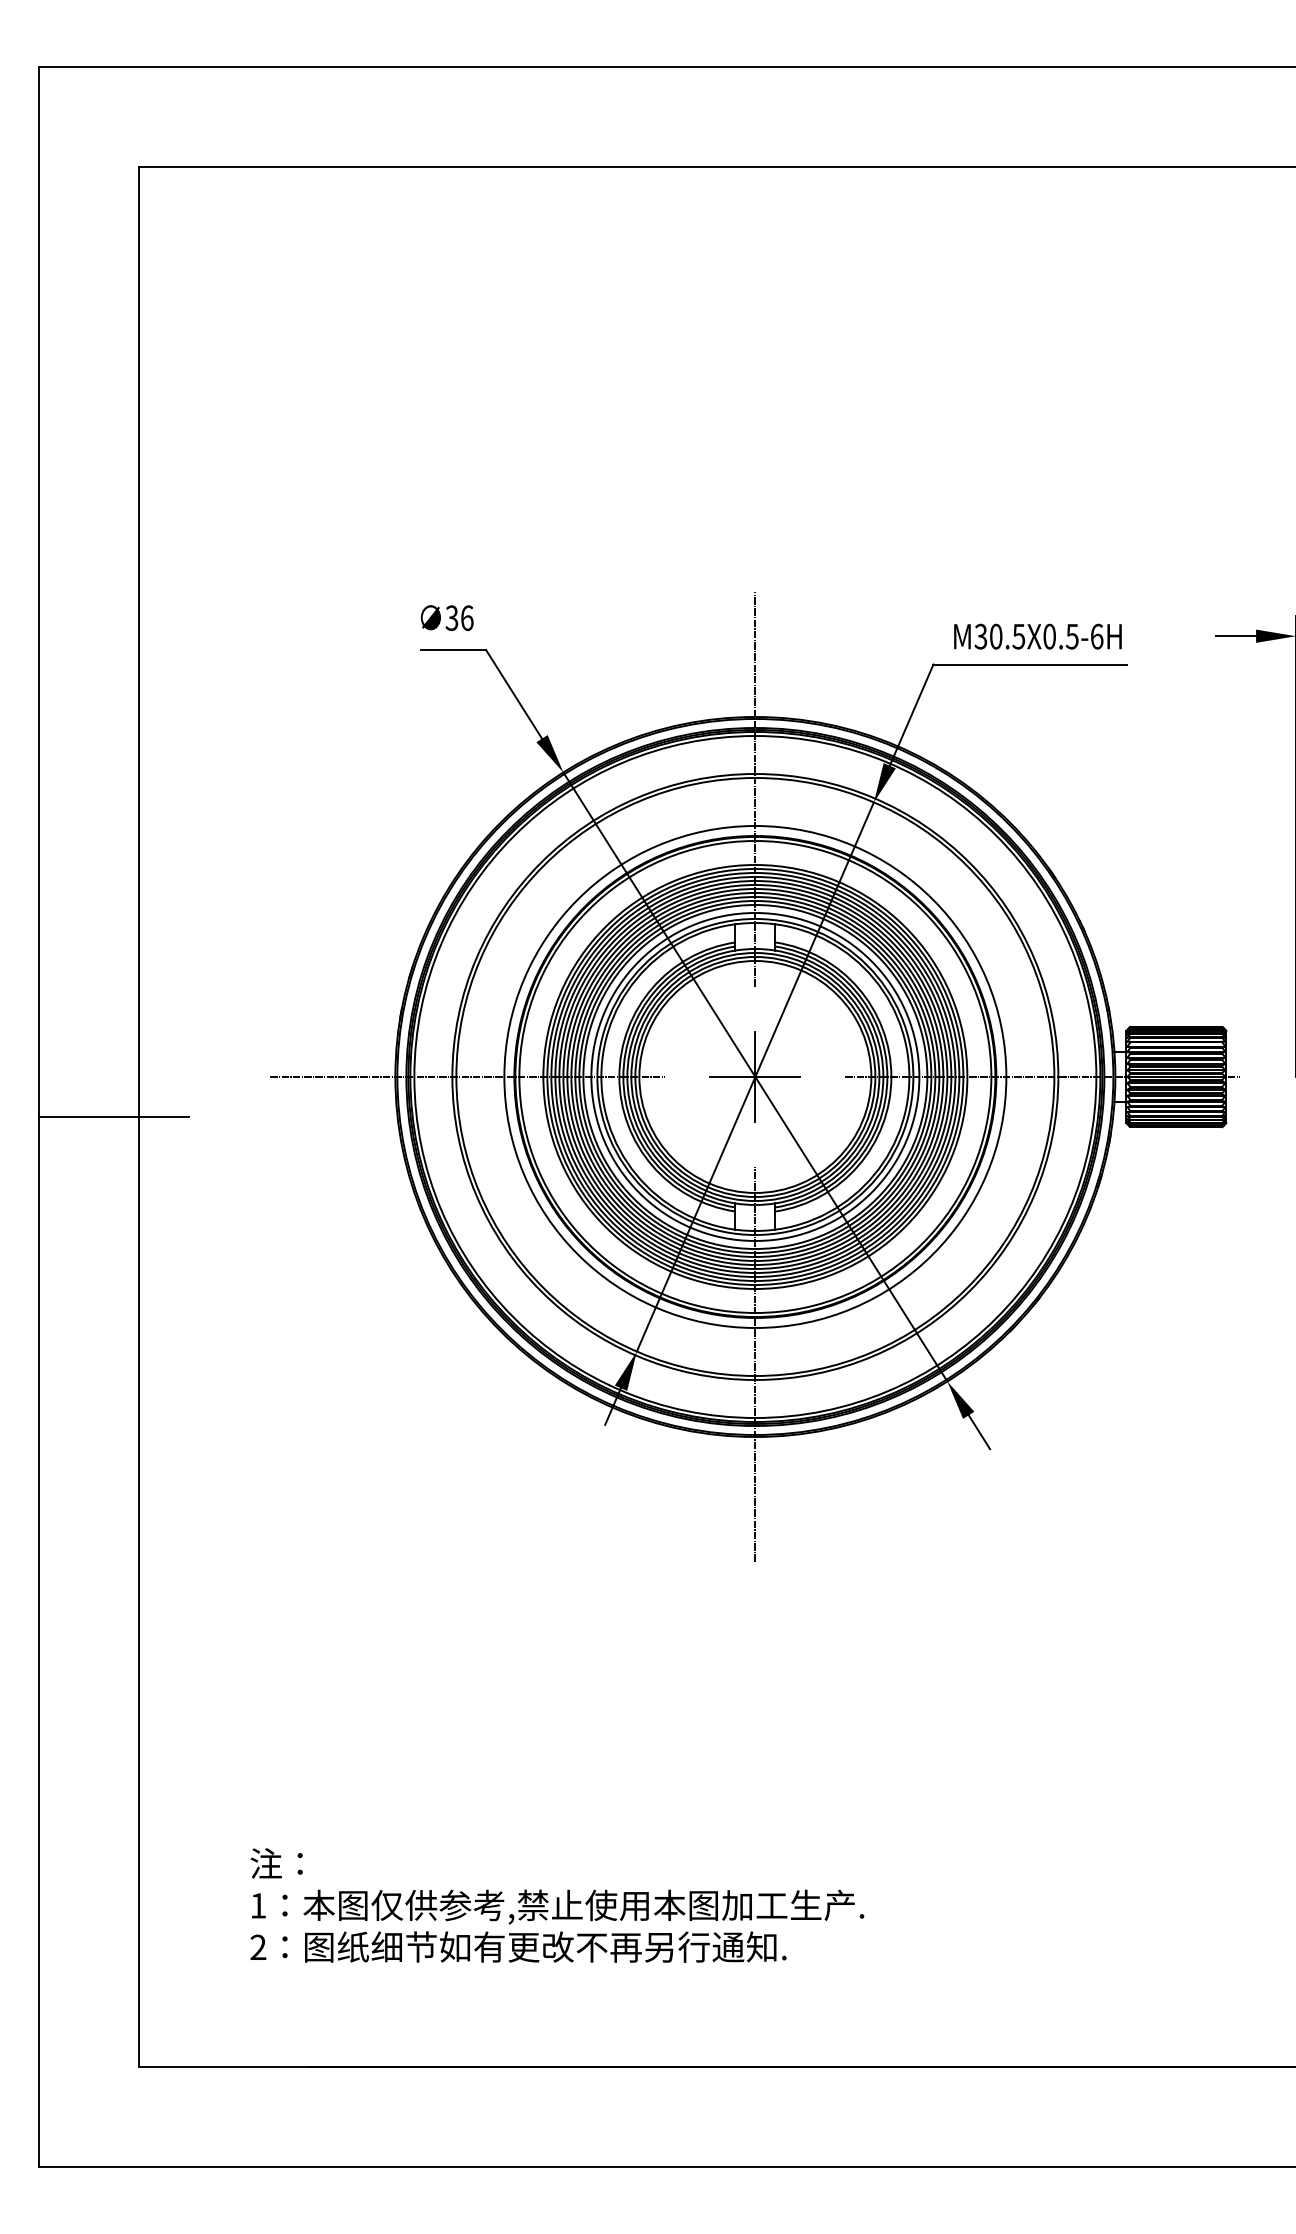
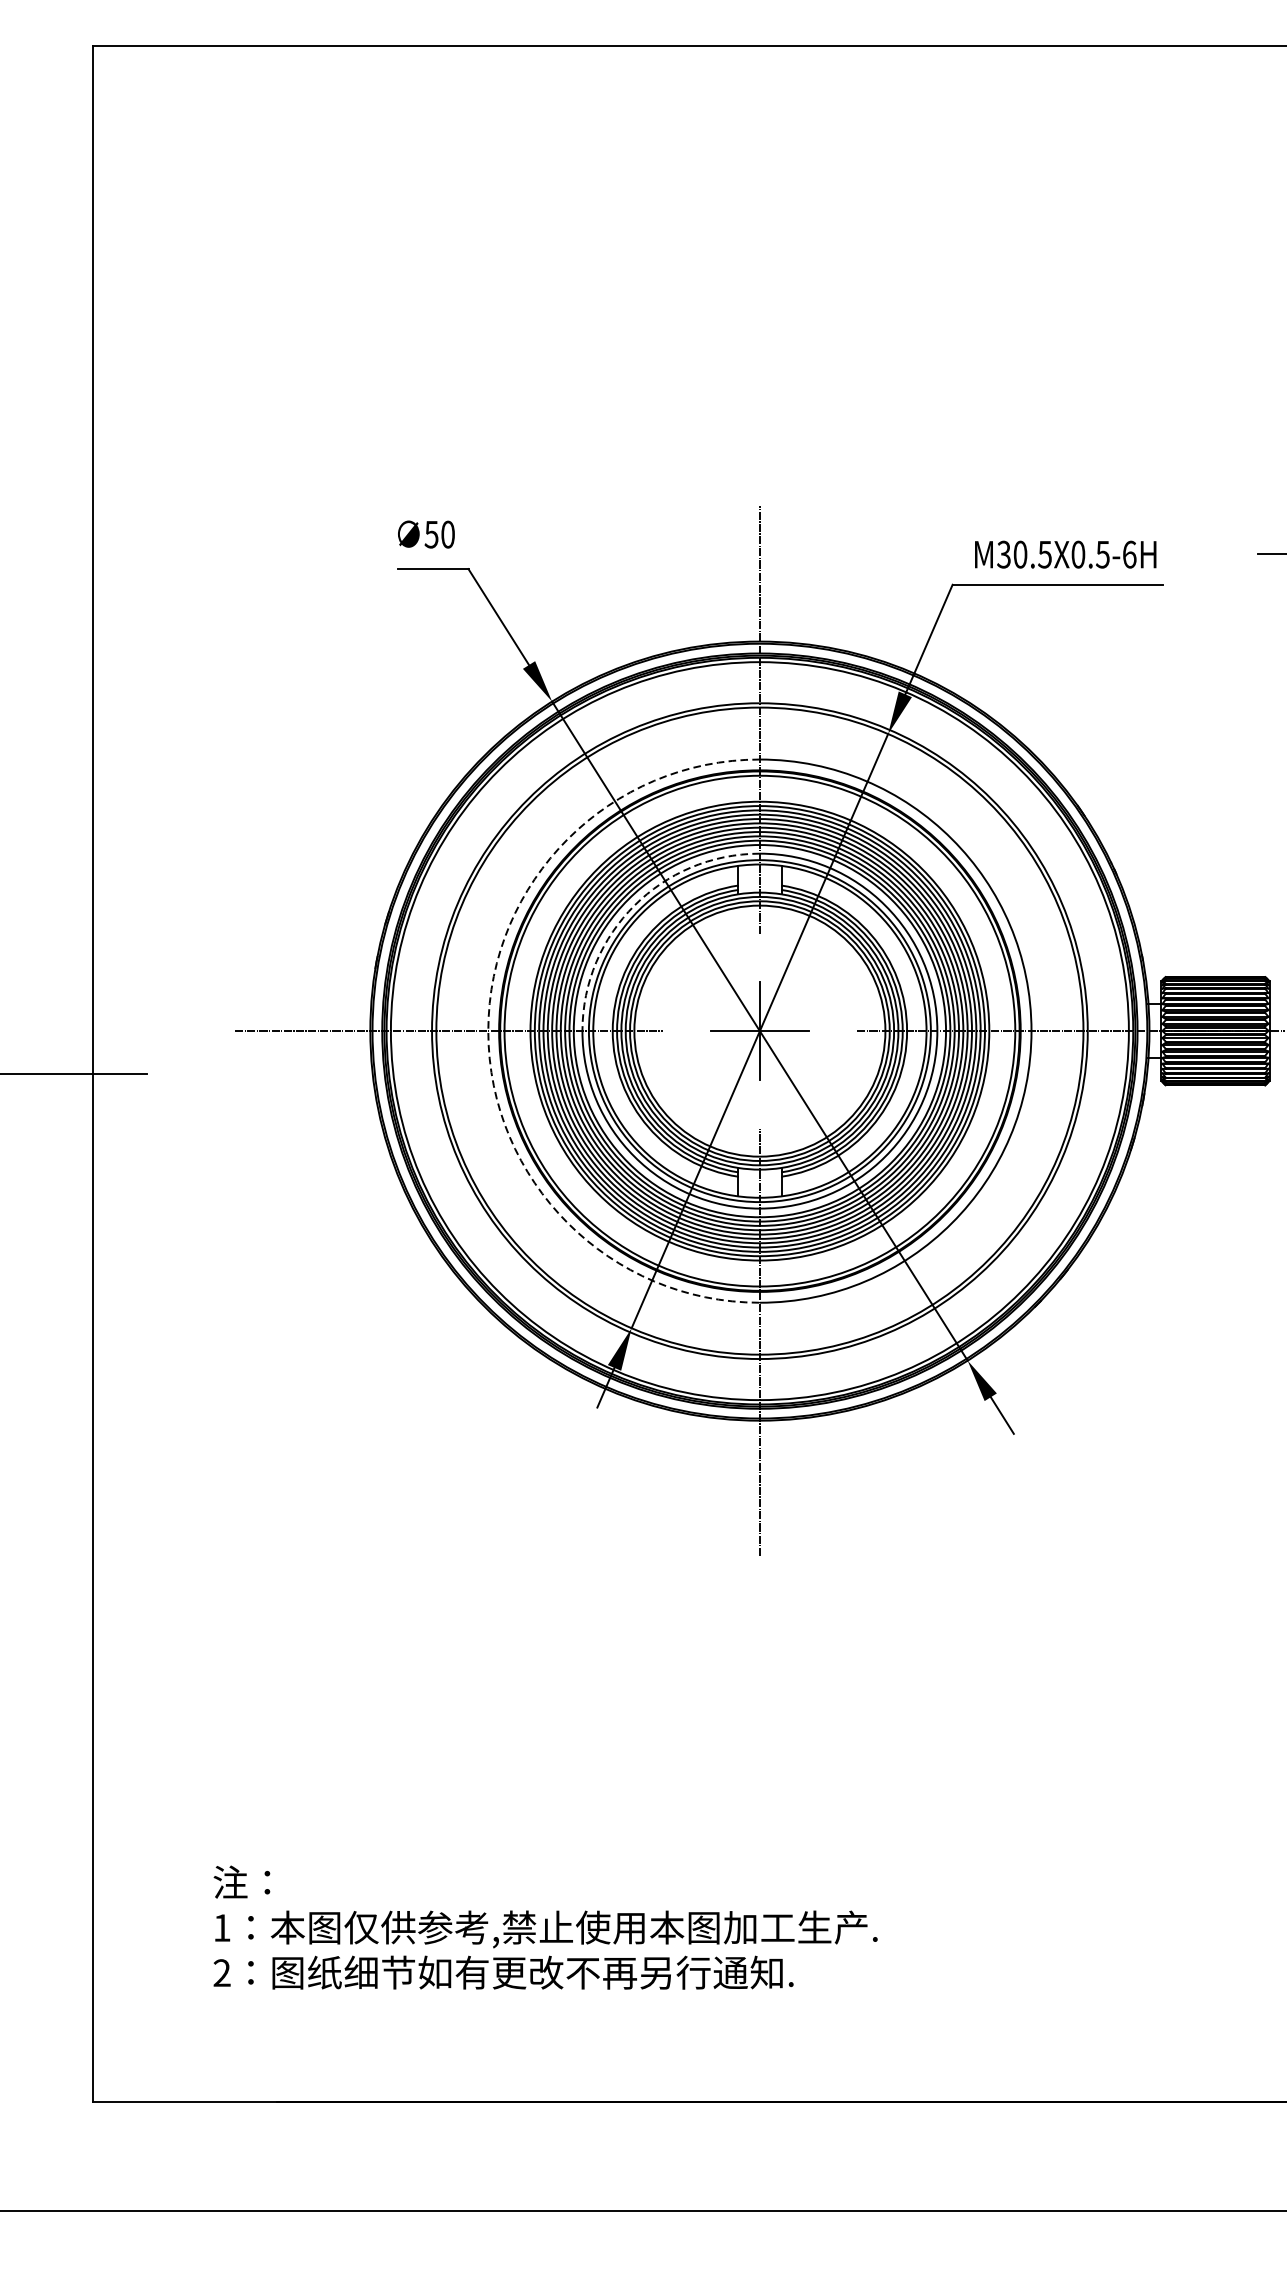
text: (459, 617) -> (439, 533), 36 -> 50
arc: (639, 961) -> (634, 906), solid -> dashed
arc: (504, 1077) -> (488, 1031), solid -> dashed

